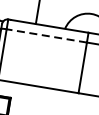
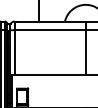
line: (46, 36) -> (50, 30), dashed -> solid

